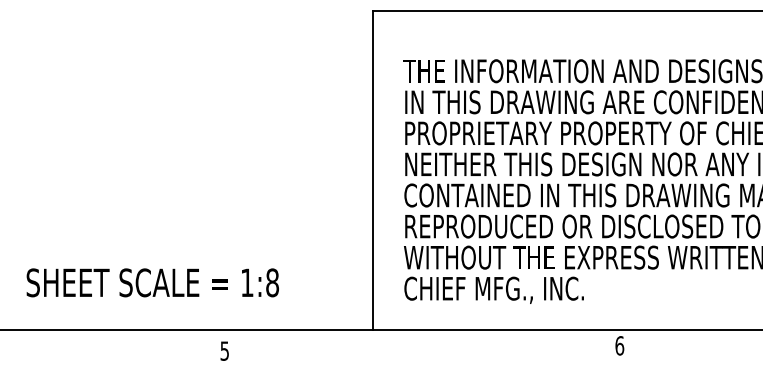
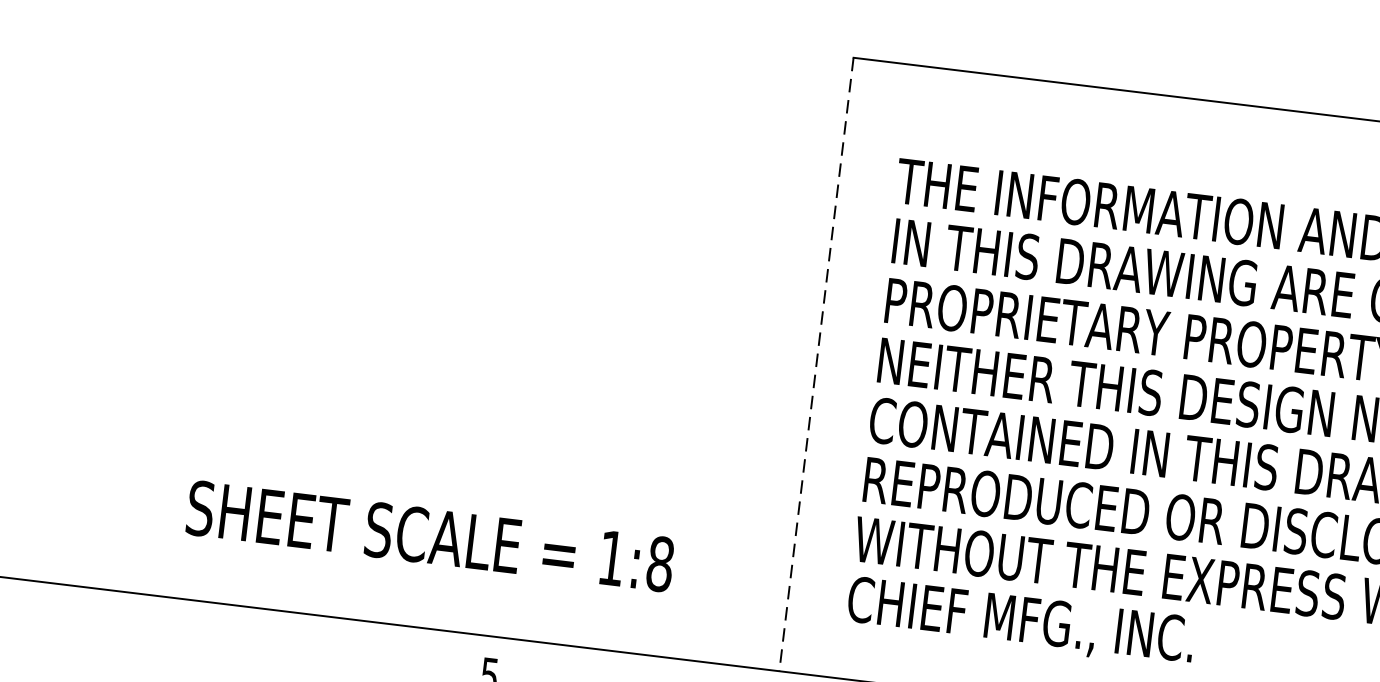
line: (373, 170) -> (816, 364), solid -> dashed
text: (152, 282) -> (429, 535), moved

